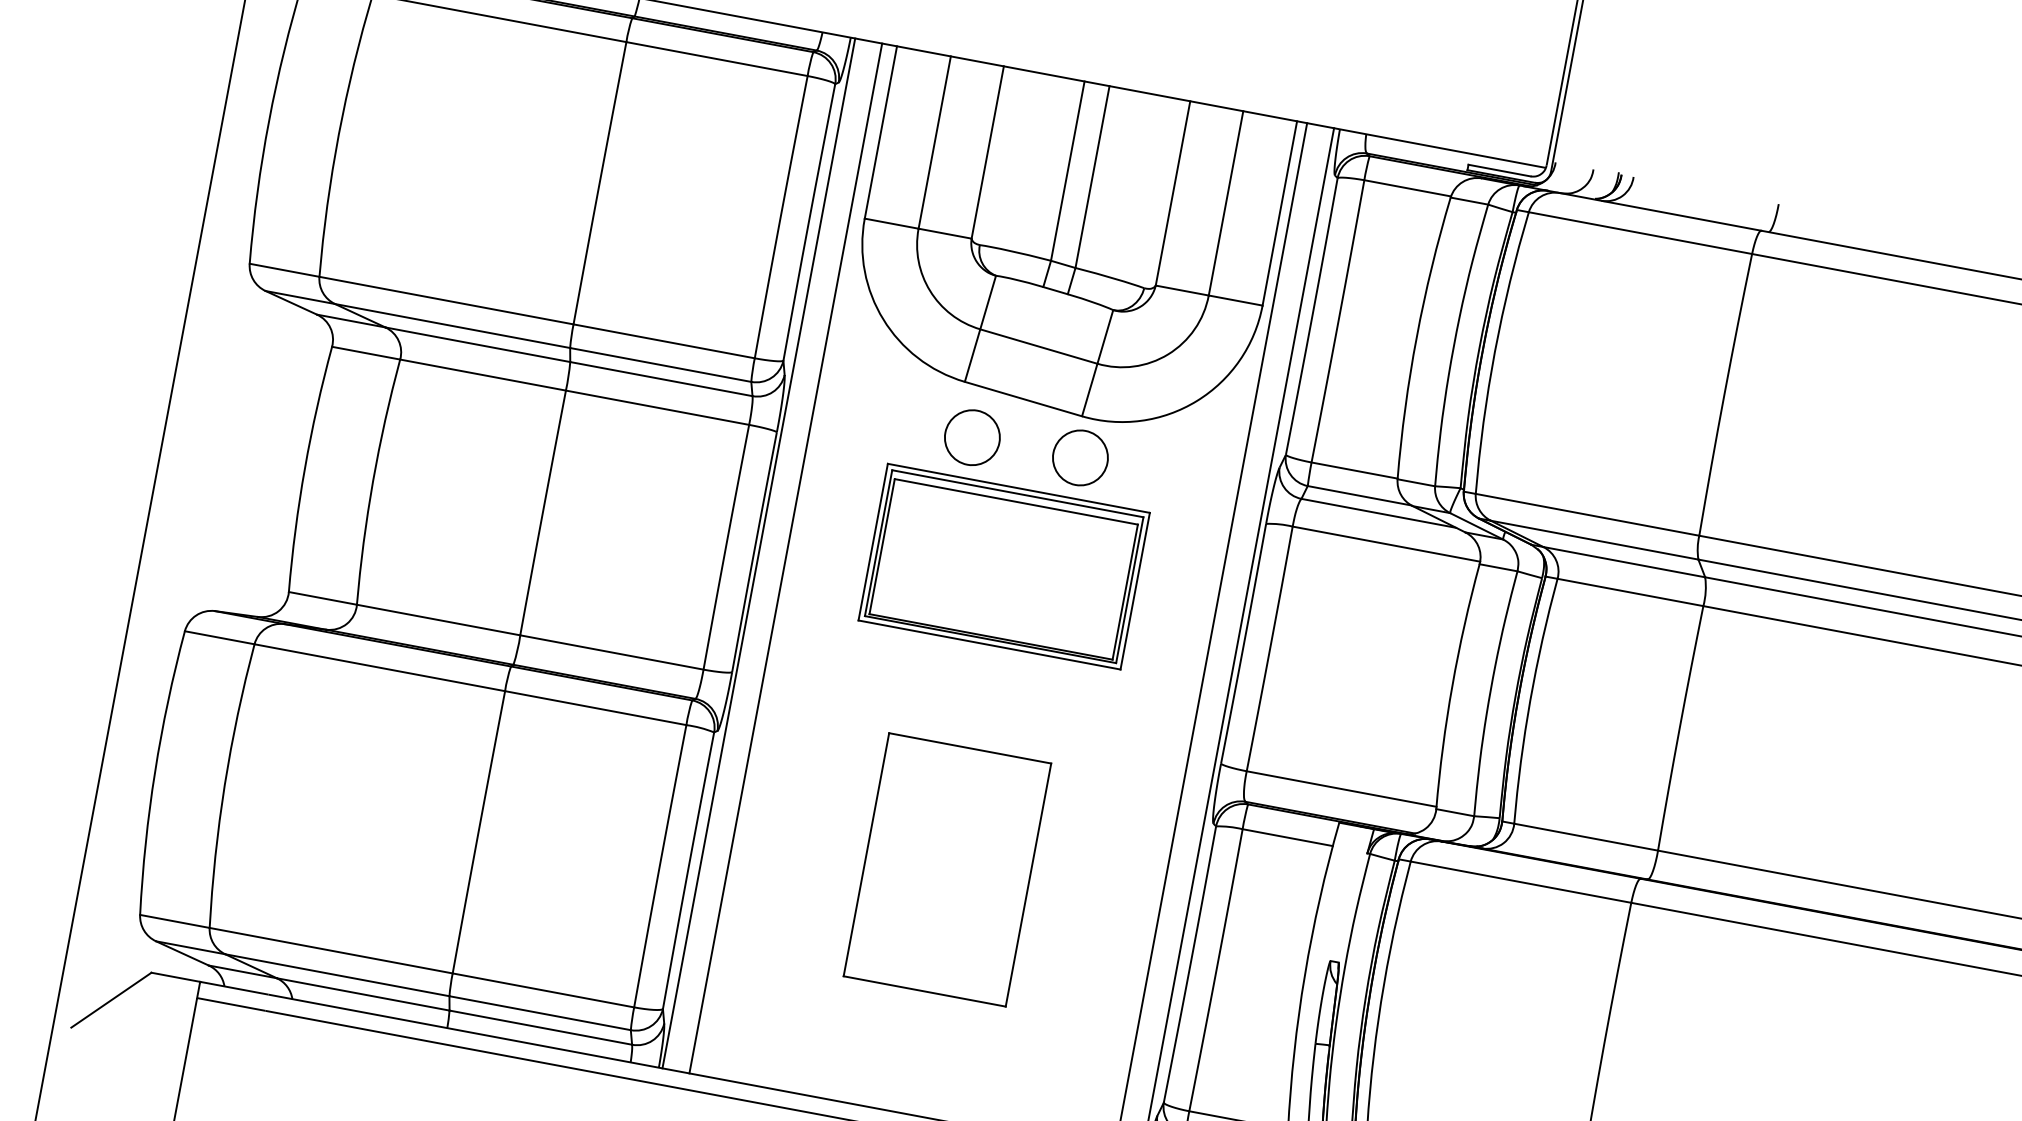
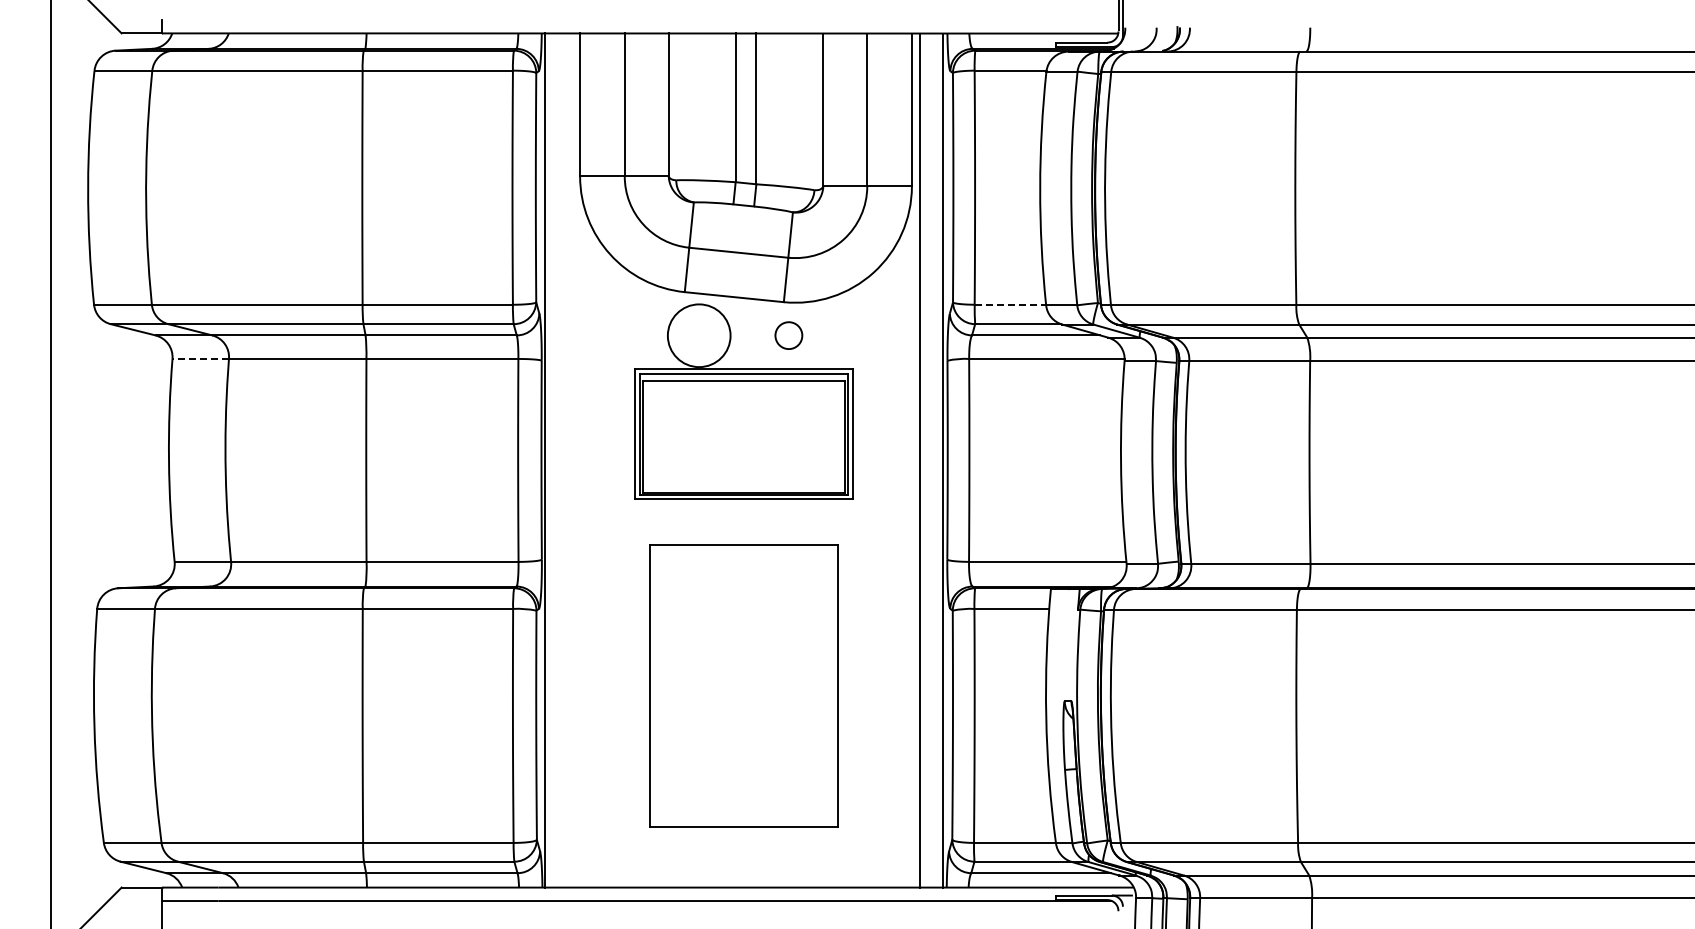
line: (365, 352) -> (200, 358), solid -> dashed
circle: (971, 437) -> (698, 335), size x1.4
circle: (1080, 457) -> (788, 335), size x0.6
line: (1354, 470) -> (1010, 304), solid -> dashed
line: (785, 558) -> (567, 460), removed
part: (946, 869) -> (743, 685), size x1.4

